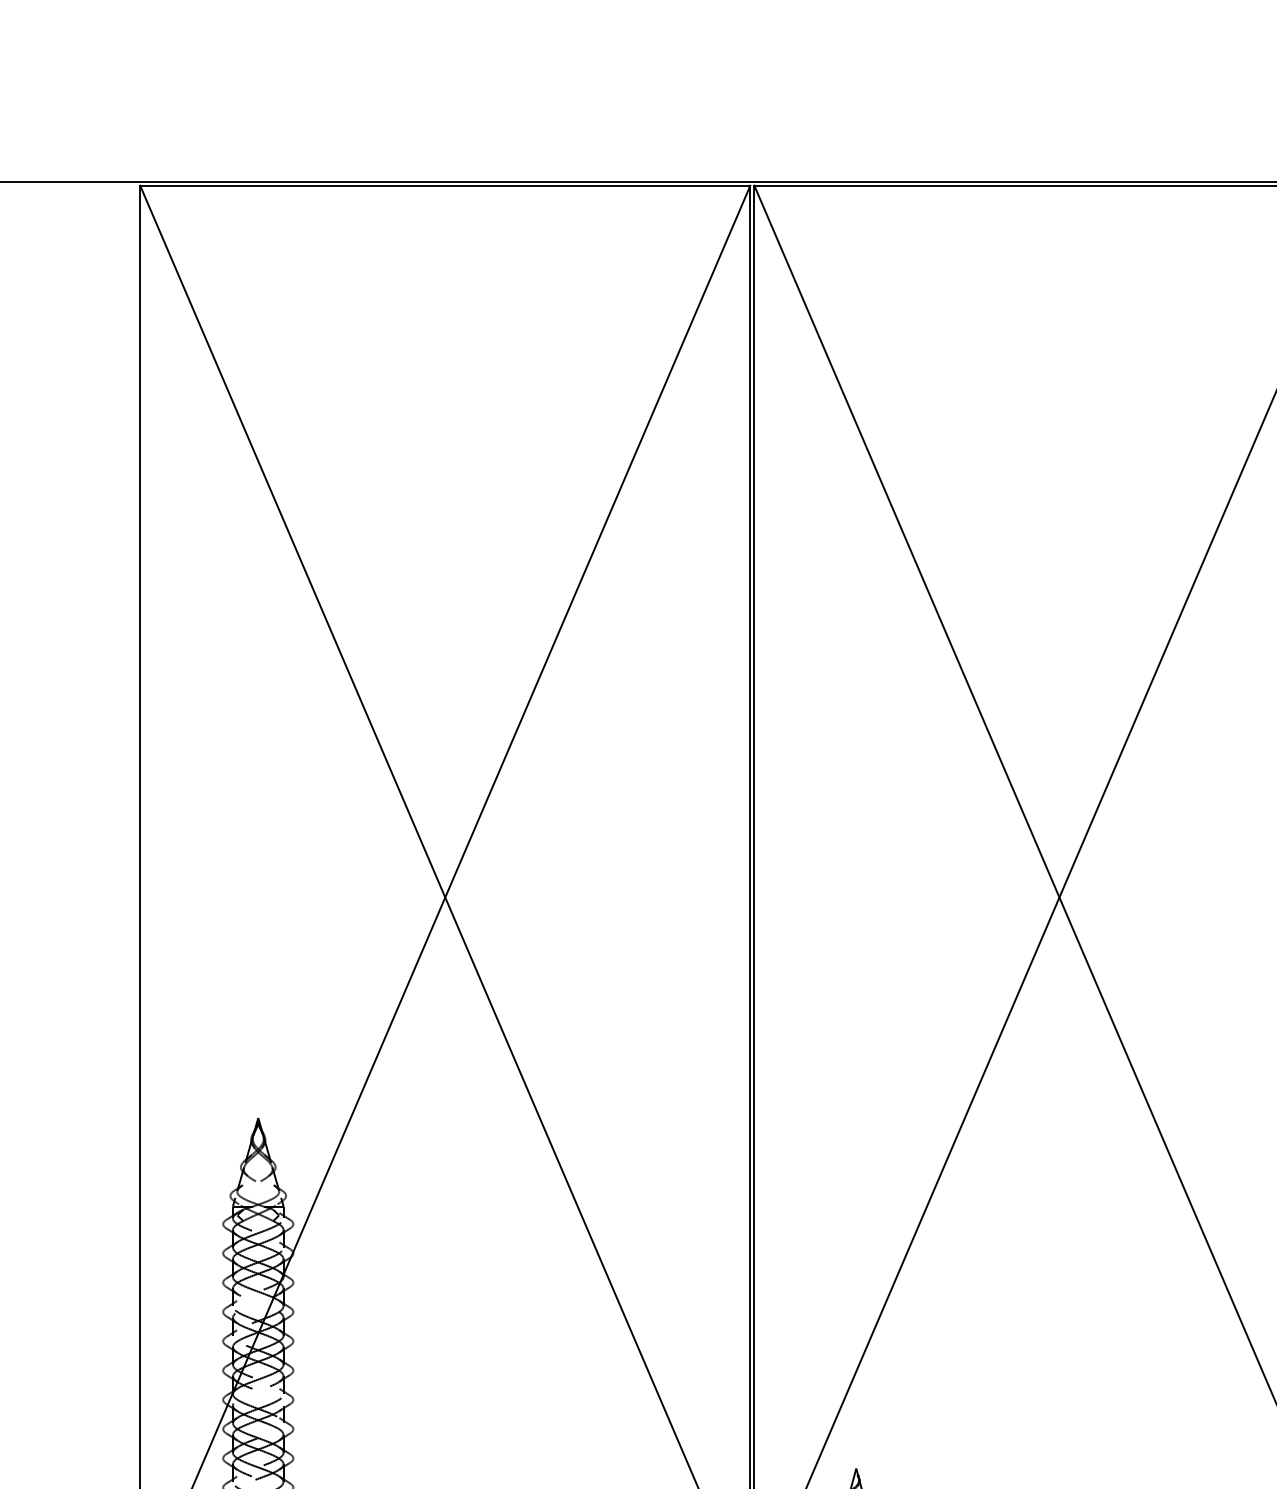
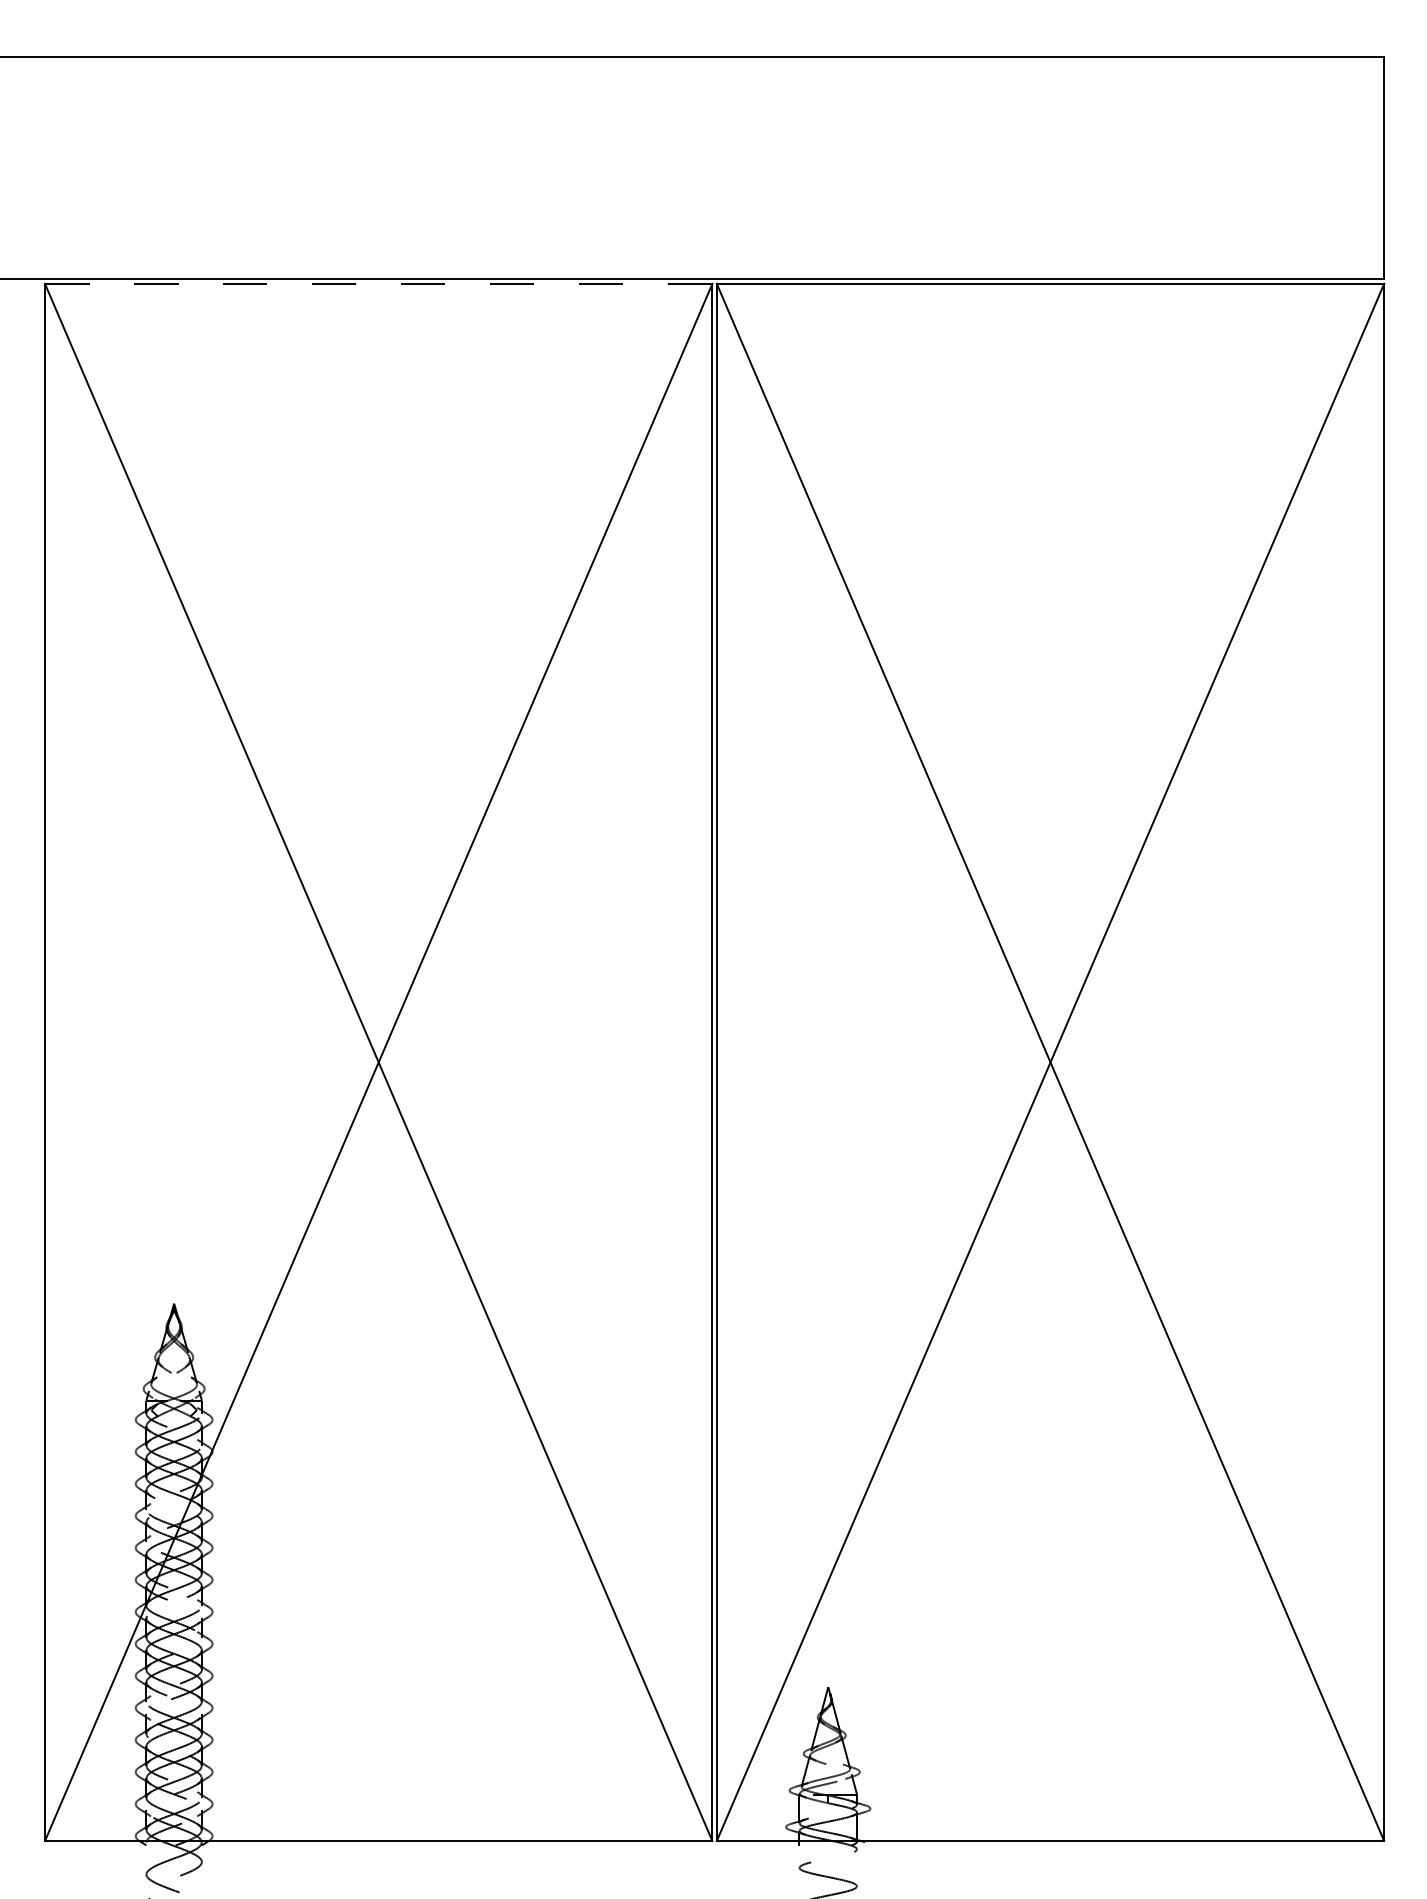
line: (445, 185) -> (378, 283), solid -> dashed

